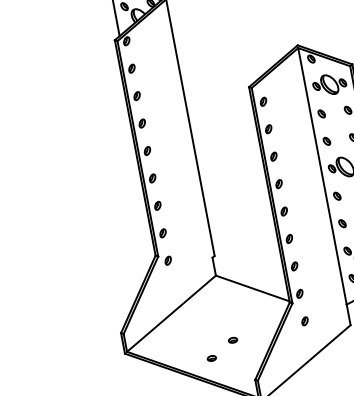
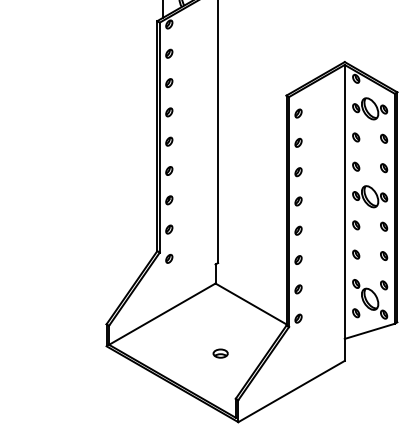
part: (304, 320) -> (298, 347), removed
part: (232, 340) -> (220, 353), size x1.6
part: (211, 357) -> (194, 367), removed

